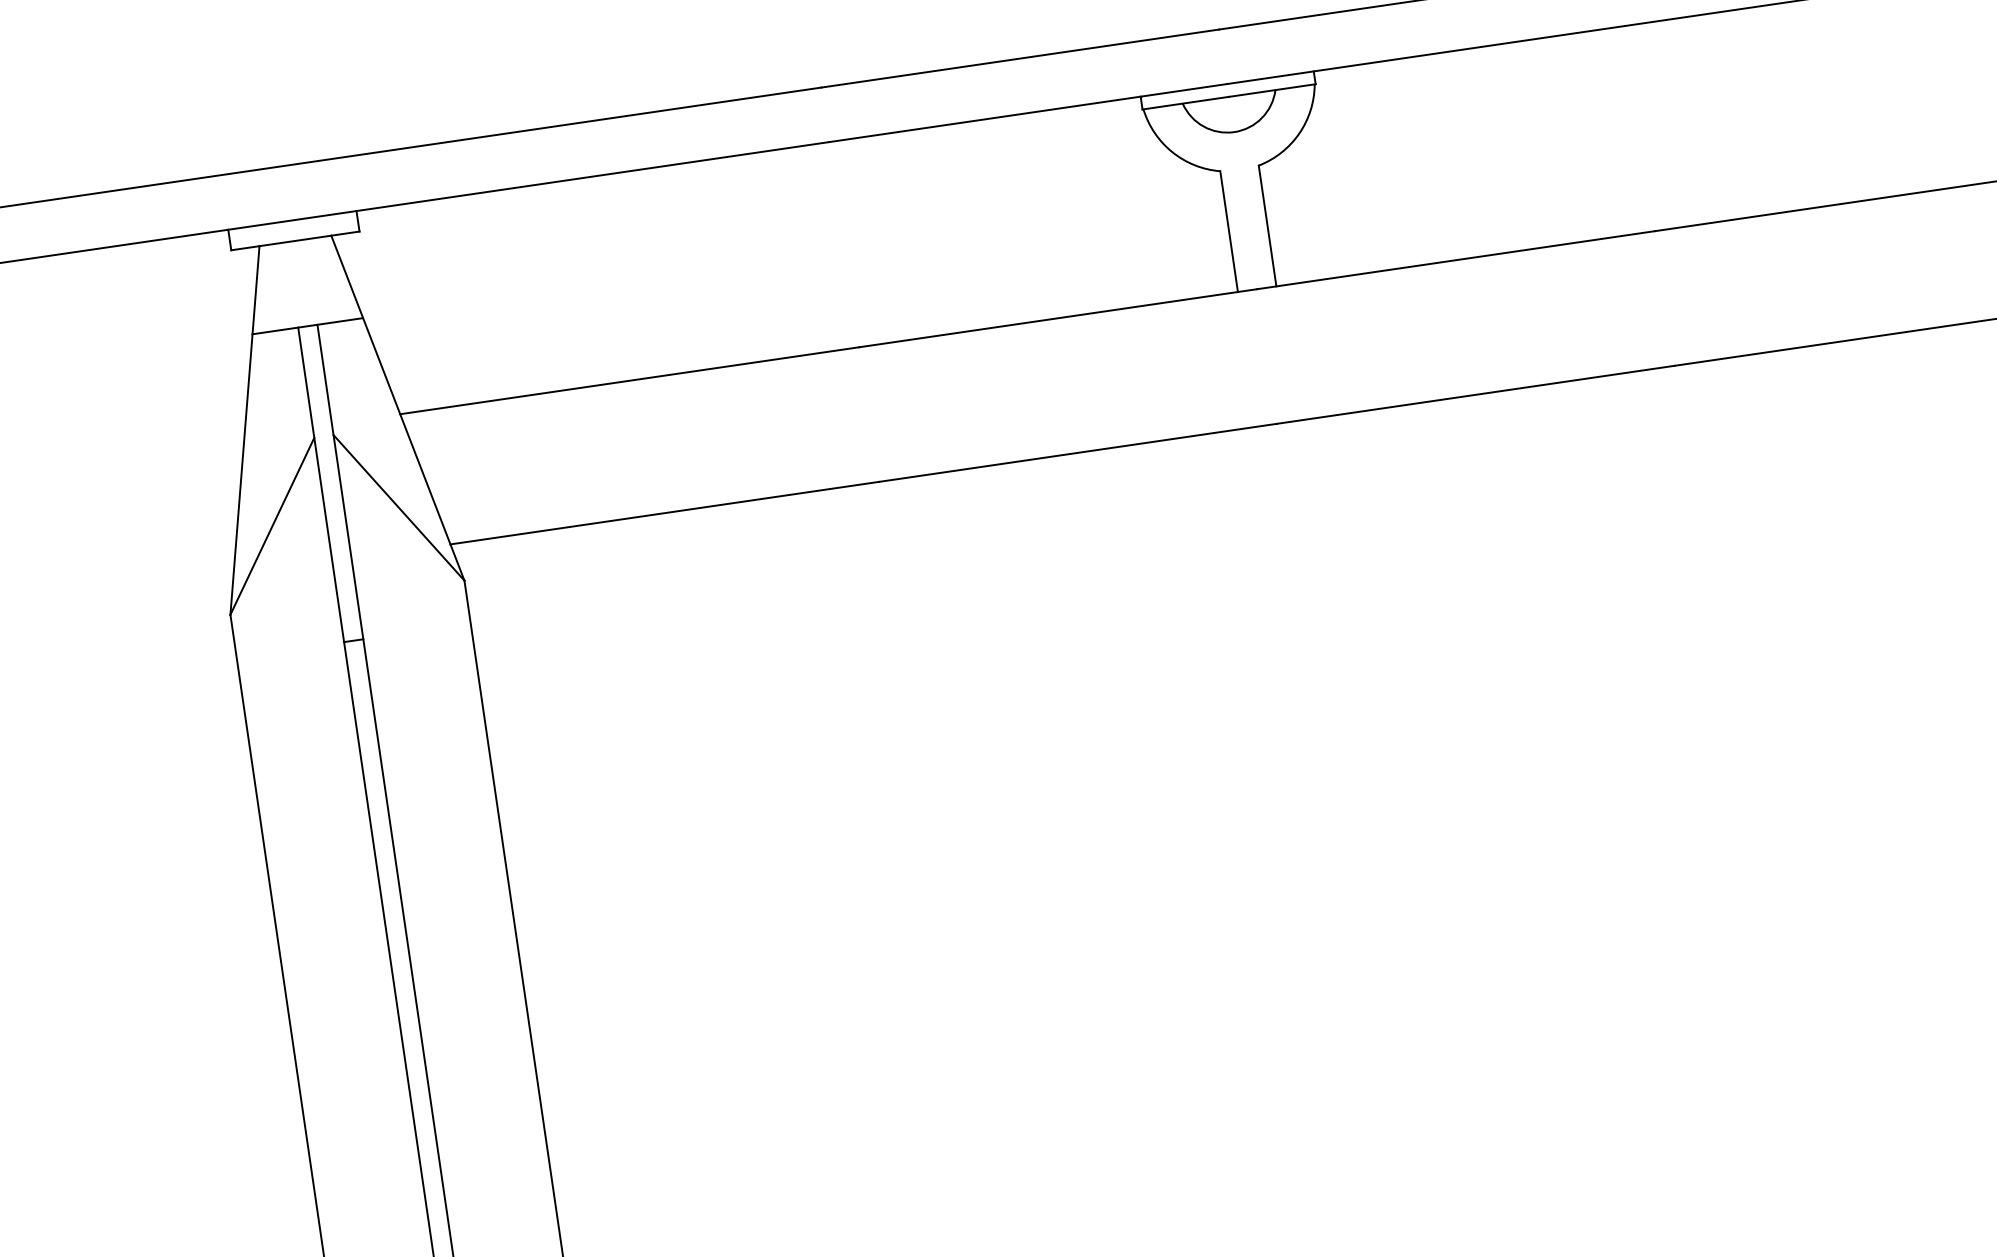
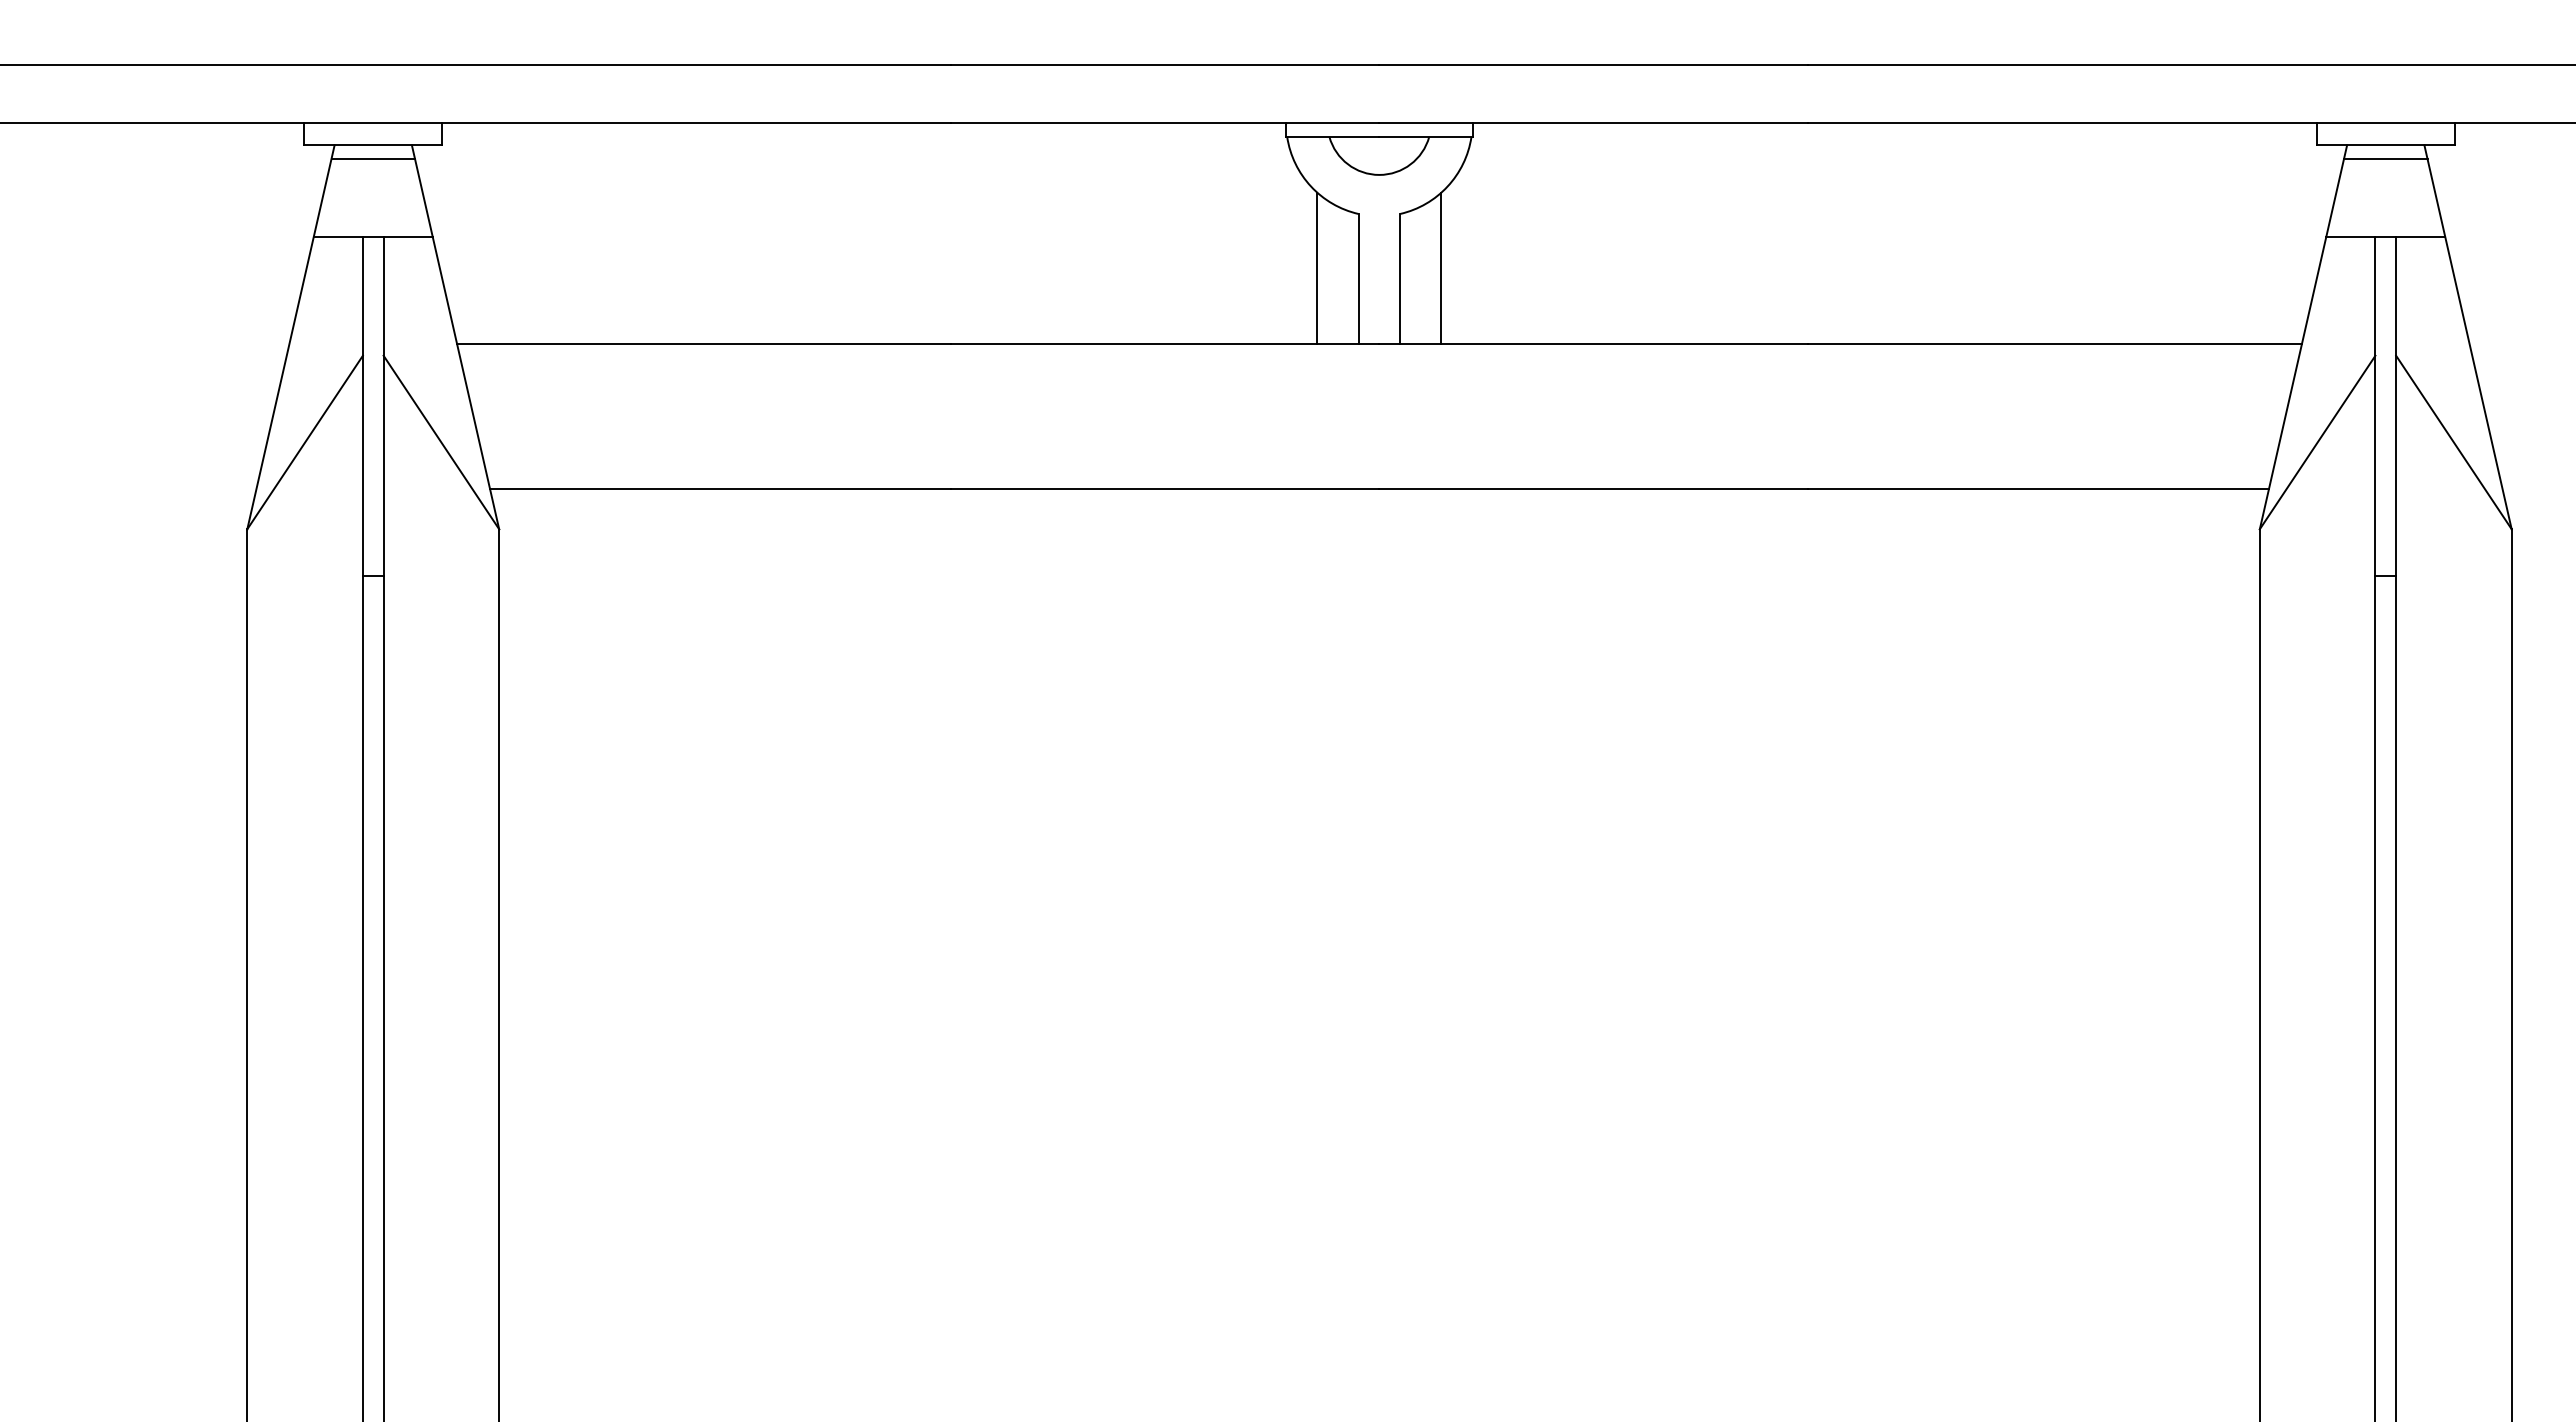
line: (1304, 210) -> (1441, 268), added
line: (1189, 227) -> (1317, 268), added
line: (297, 254) -> (373, 159), added

